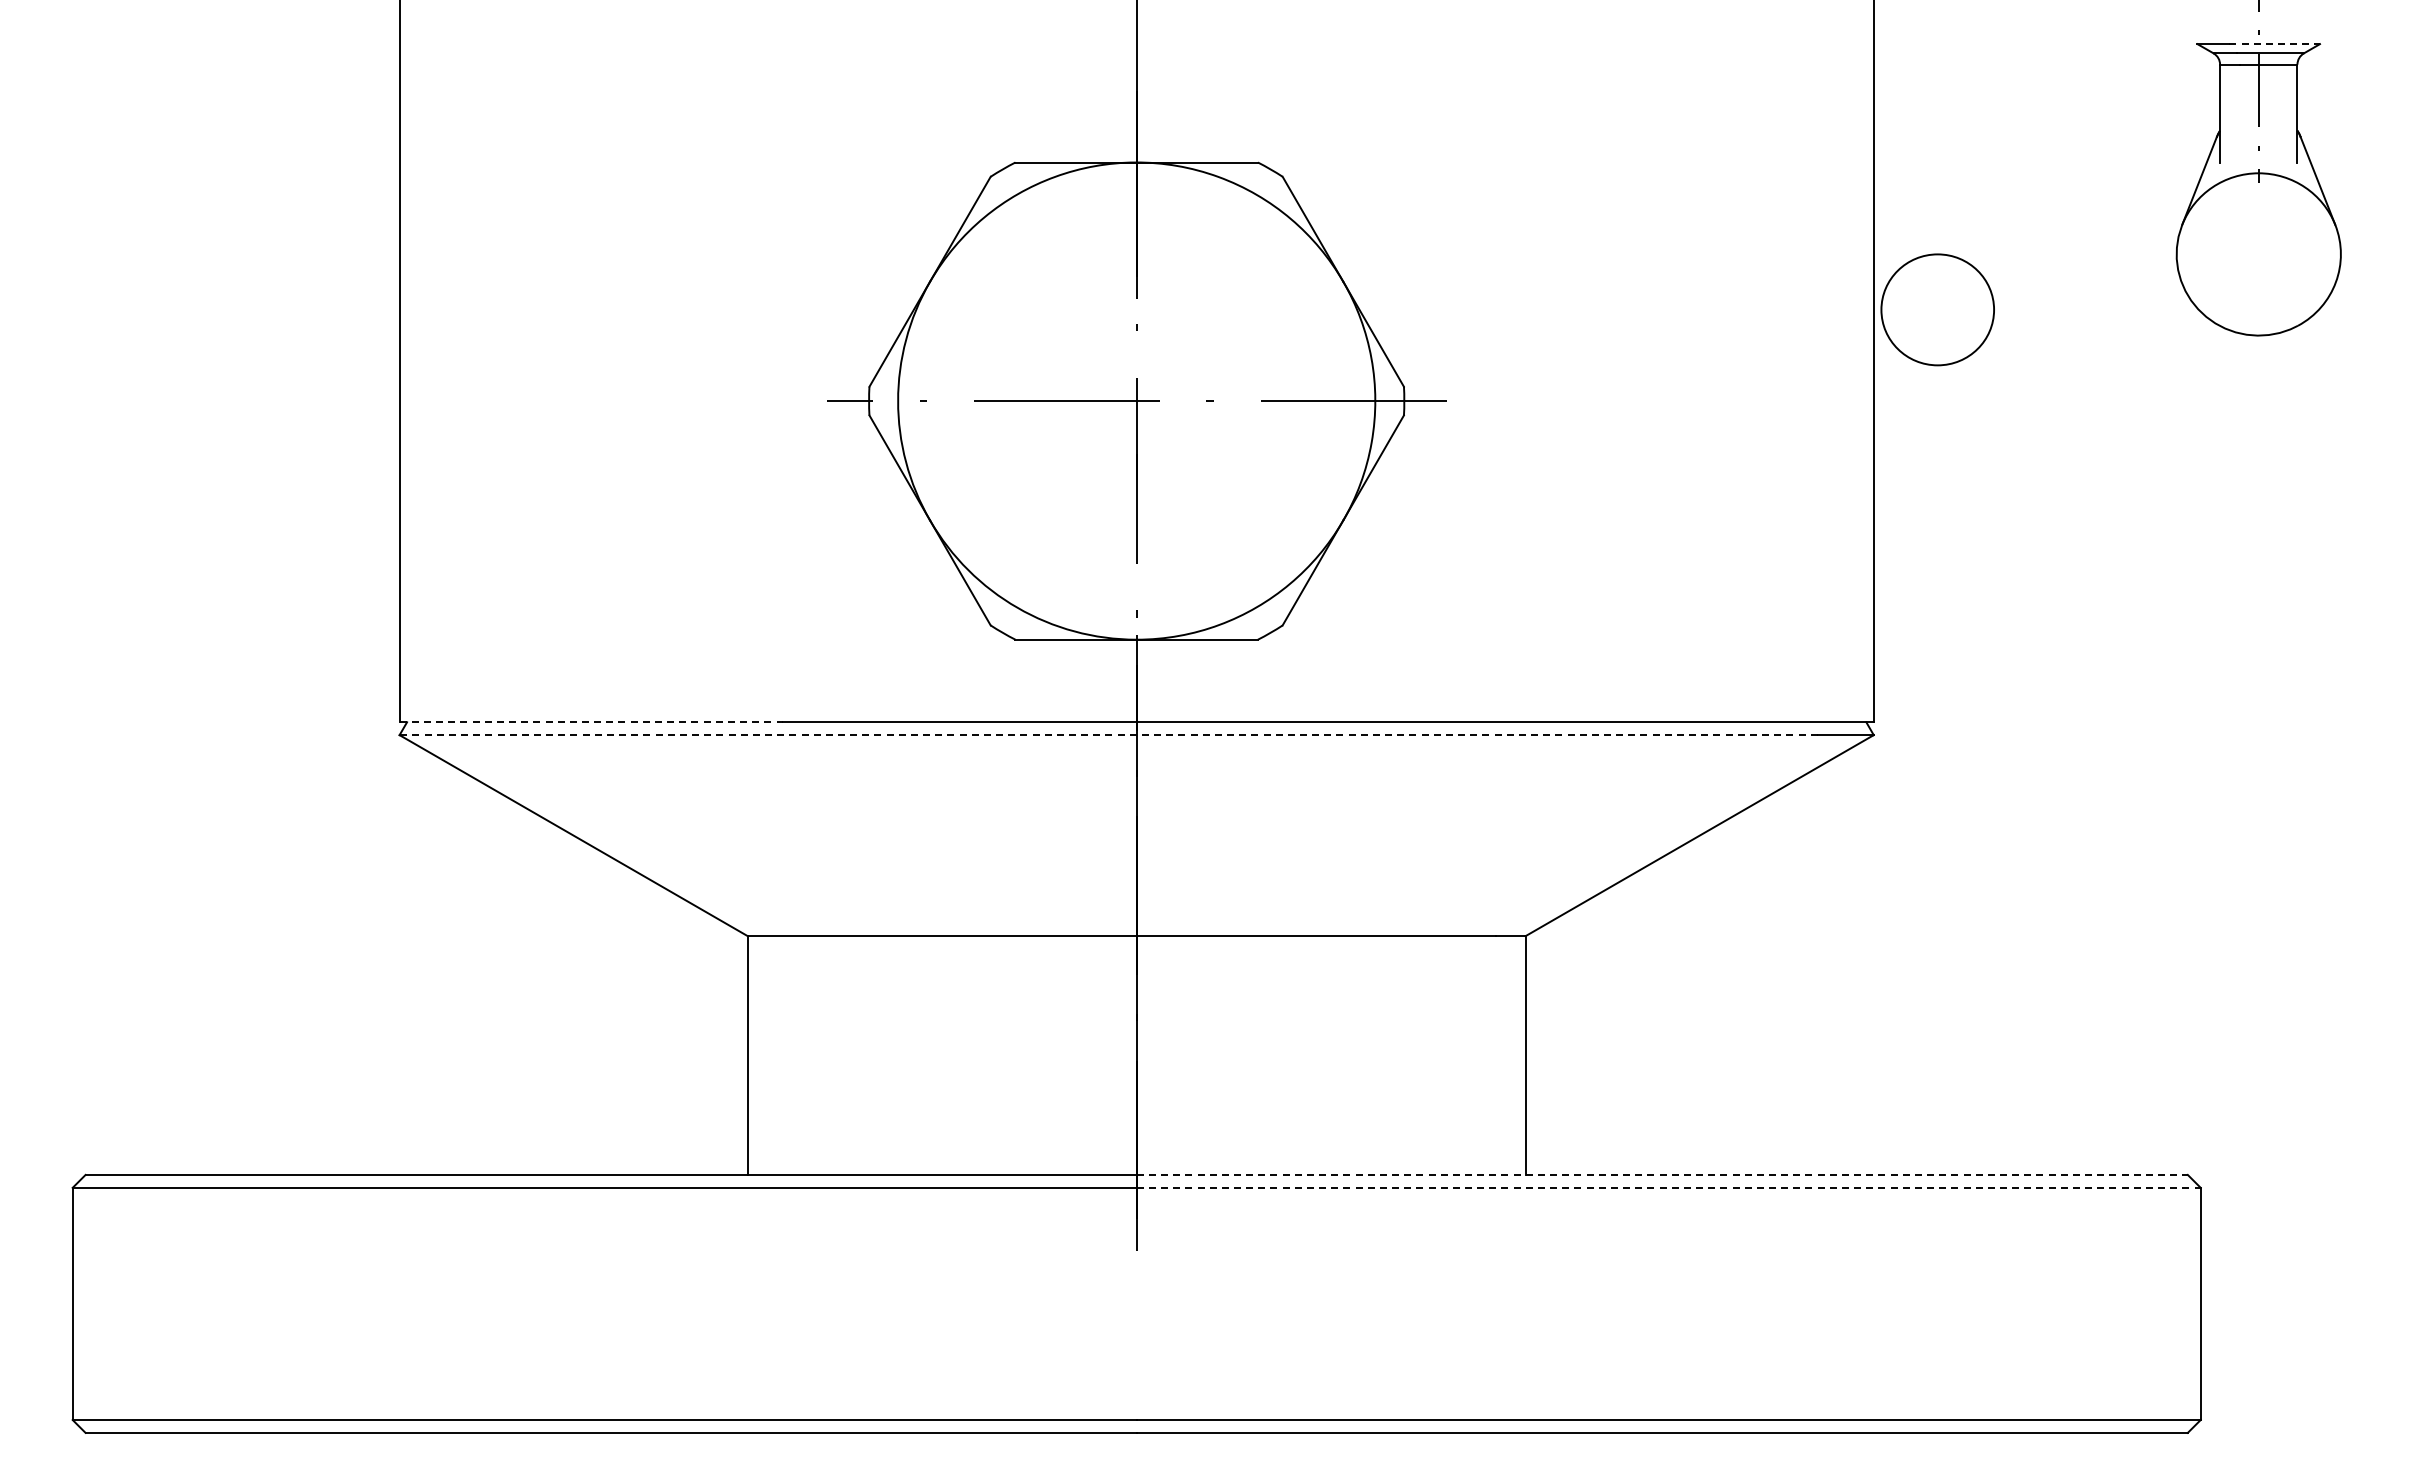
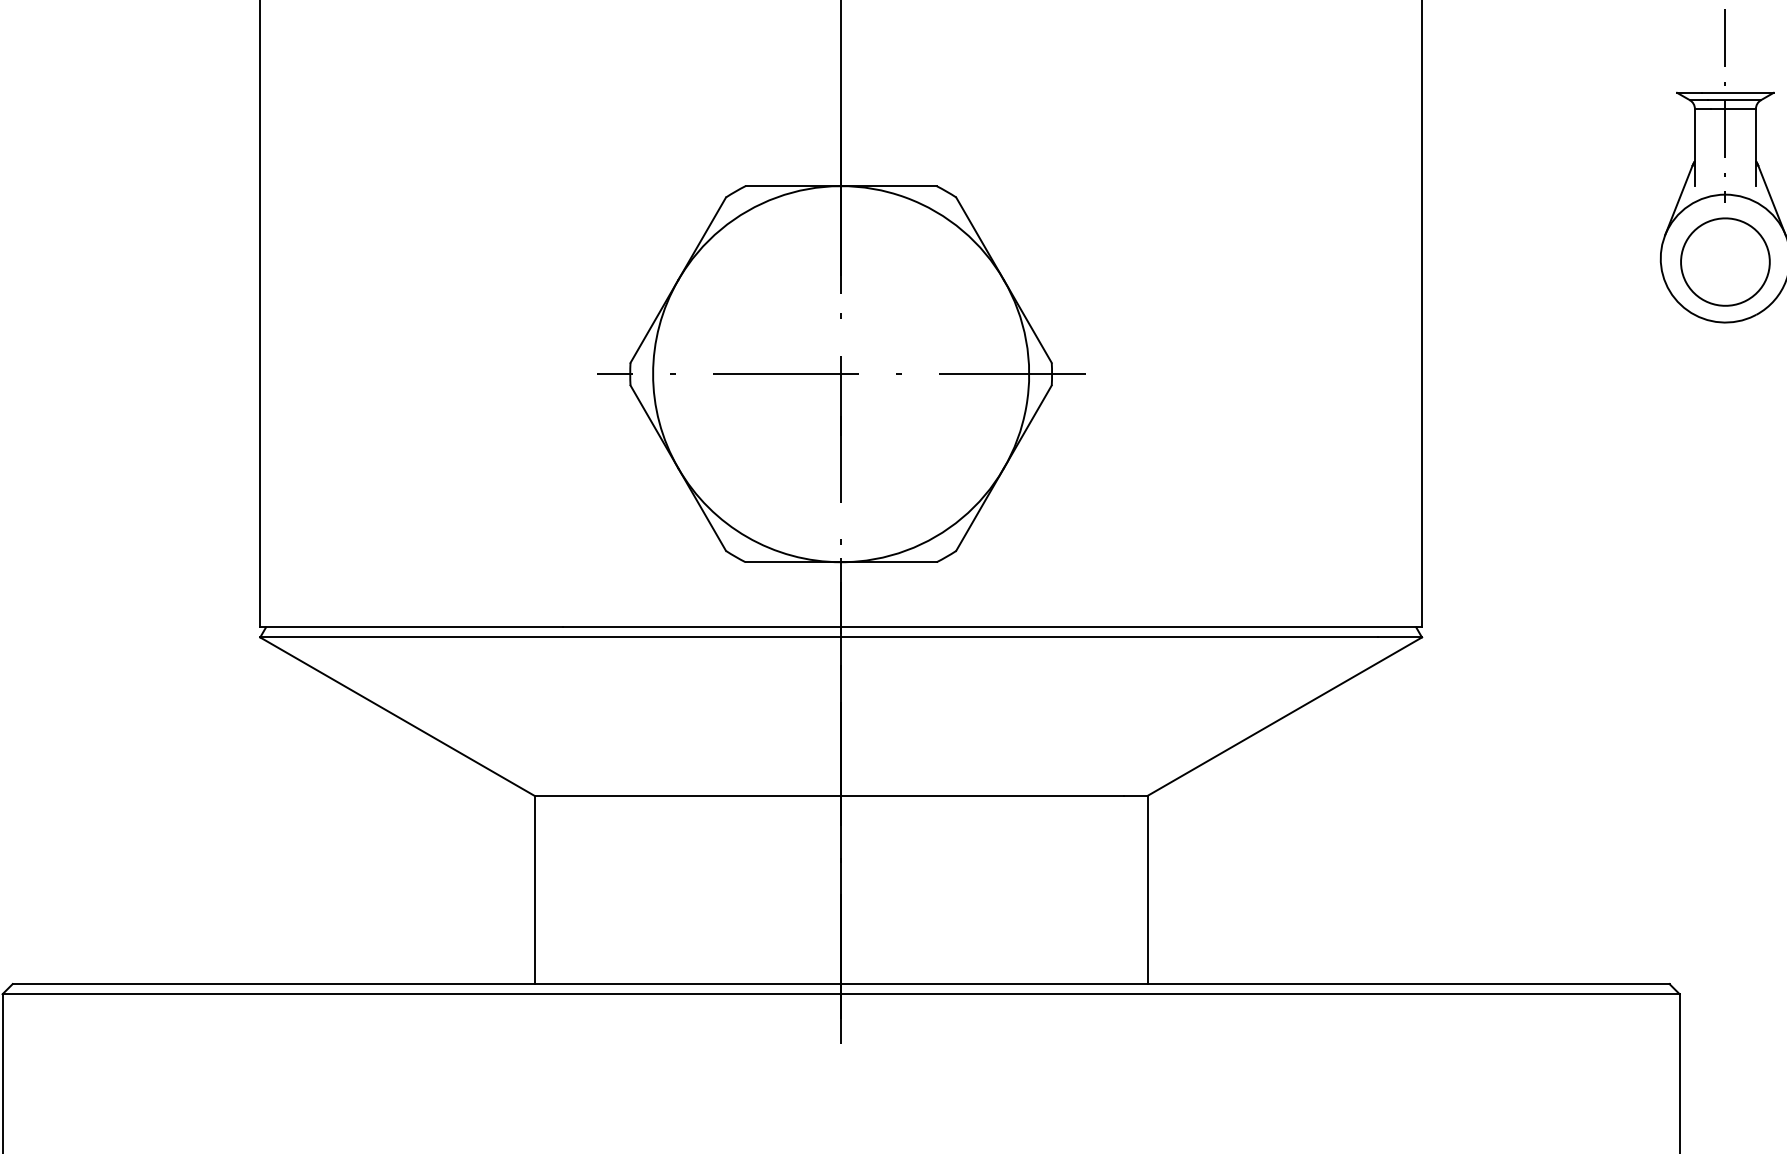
line: (2275, 44) -> (1738, 93), dashed -> solid
part: (1937, 309) -> (1725, 261), moved
line: (591, 722) -> (411, 627), dashed -> solid
line: (1108, 735) -> (818, 637), dashed -> solid
line: (1662, 1174) -> (1255, 983), dashed -> solid
line: (1669, 1187) -> (1261, 993), dashed -> solid

